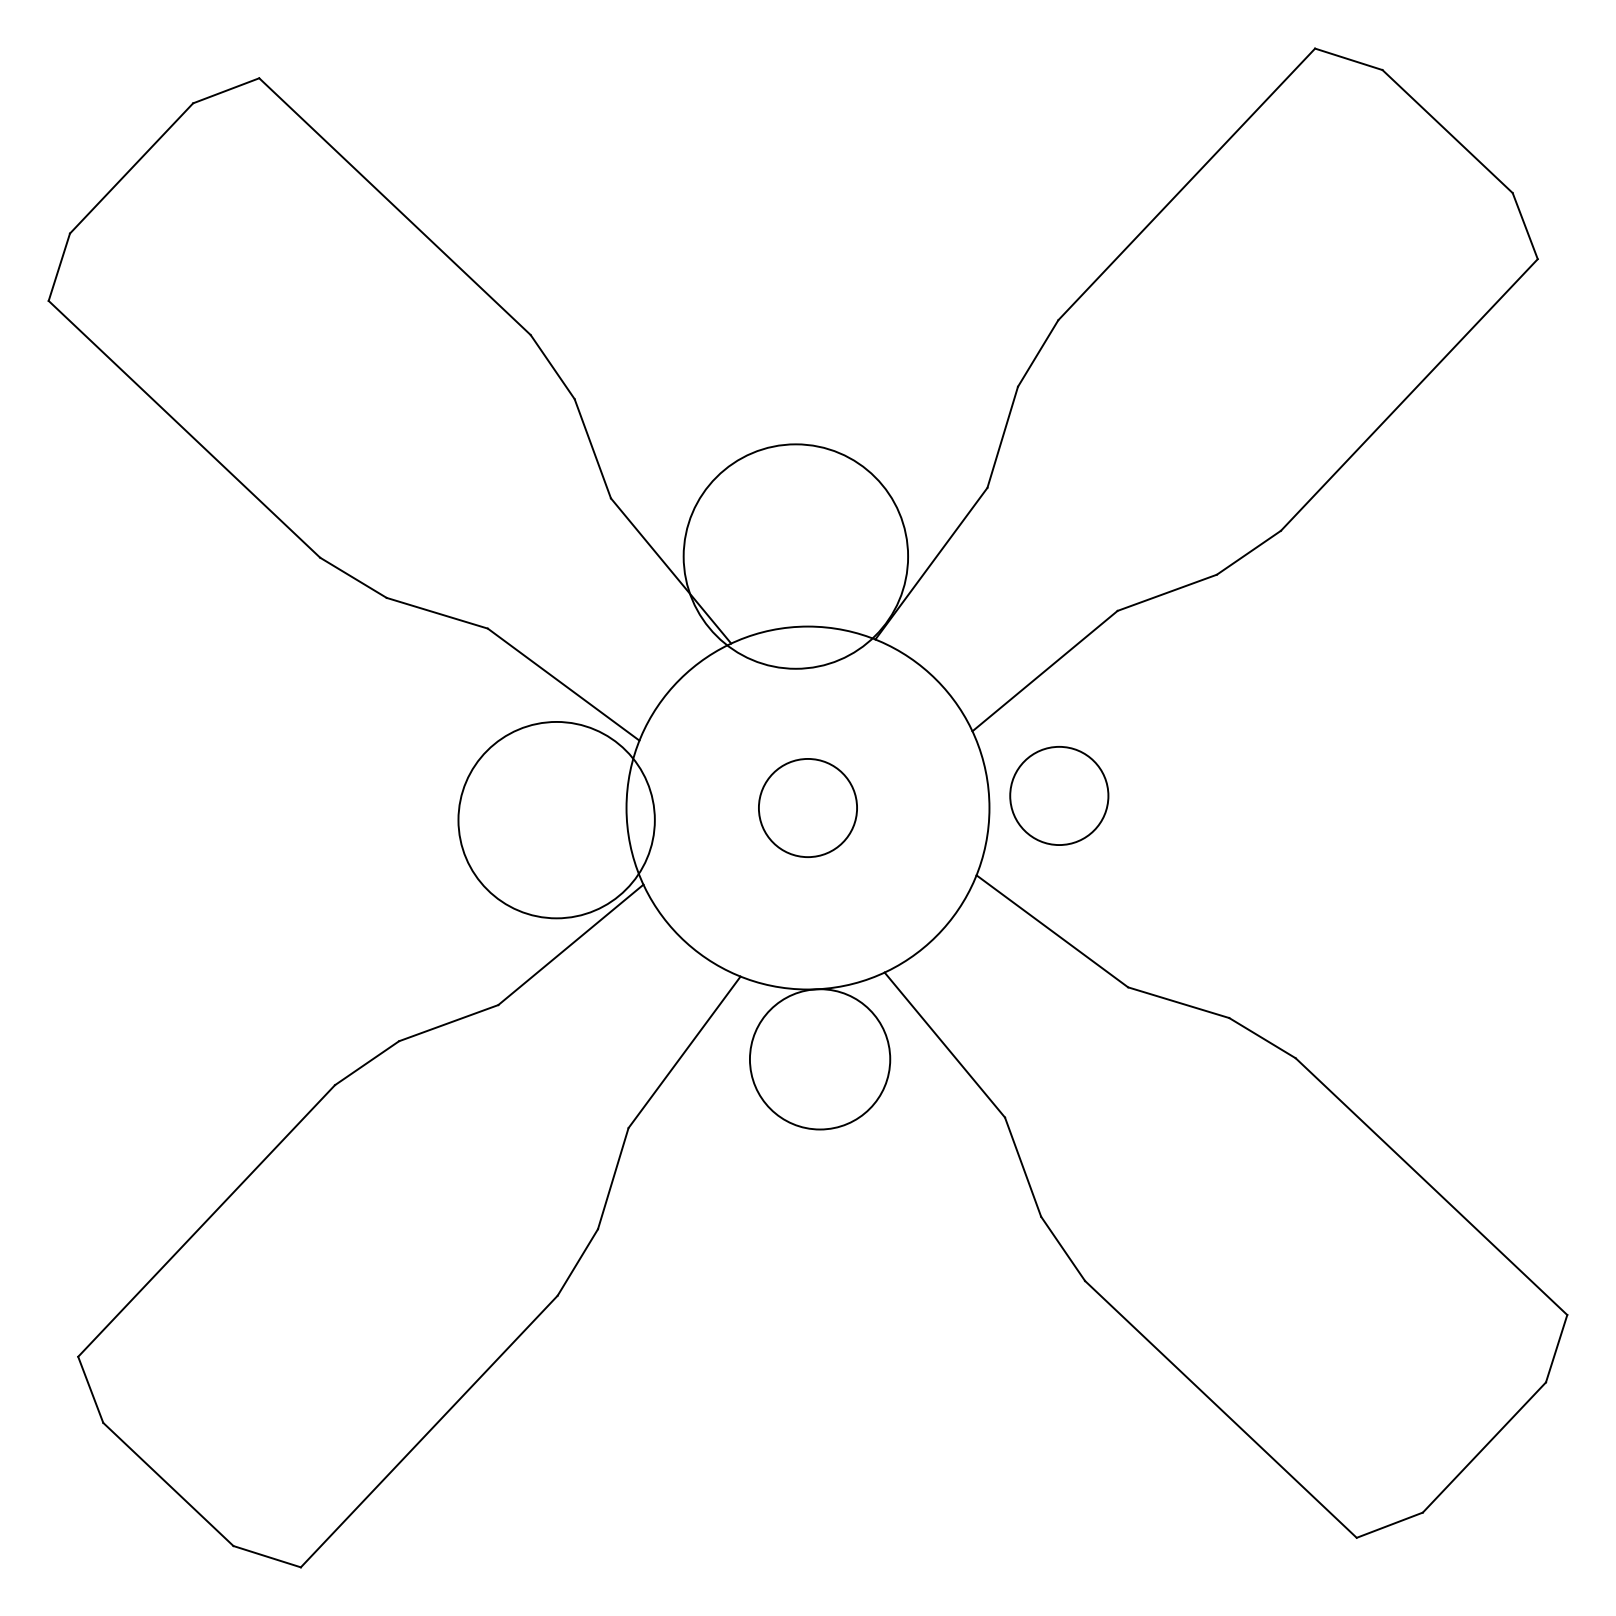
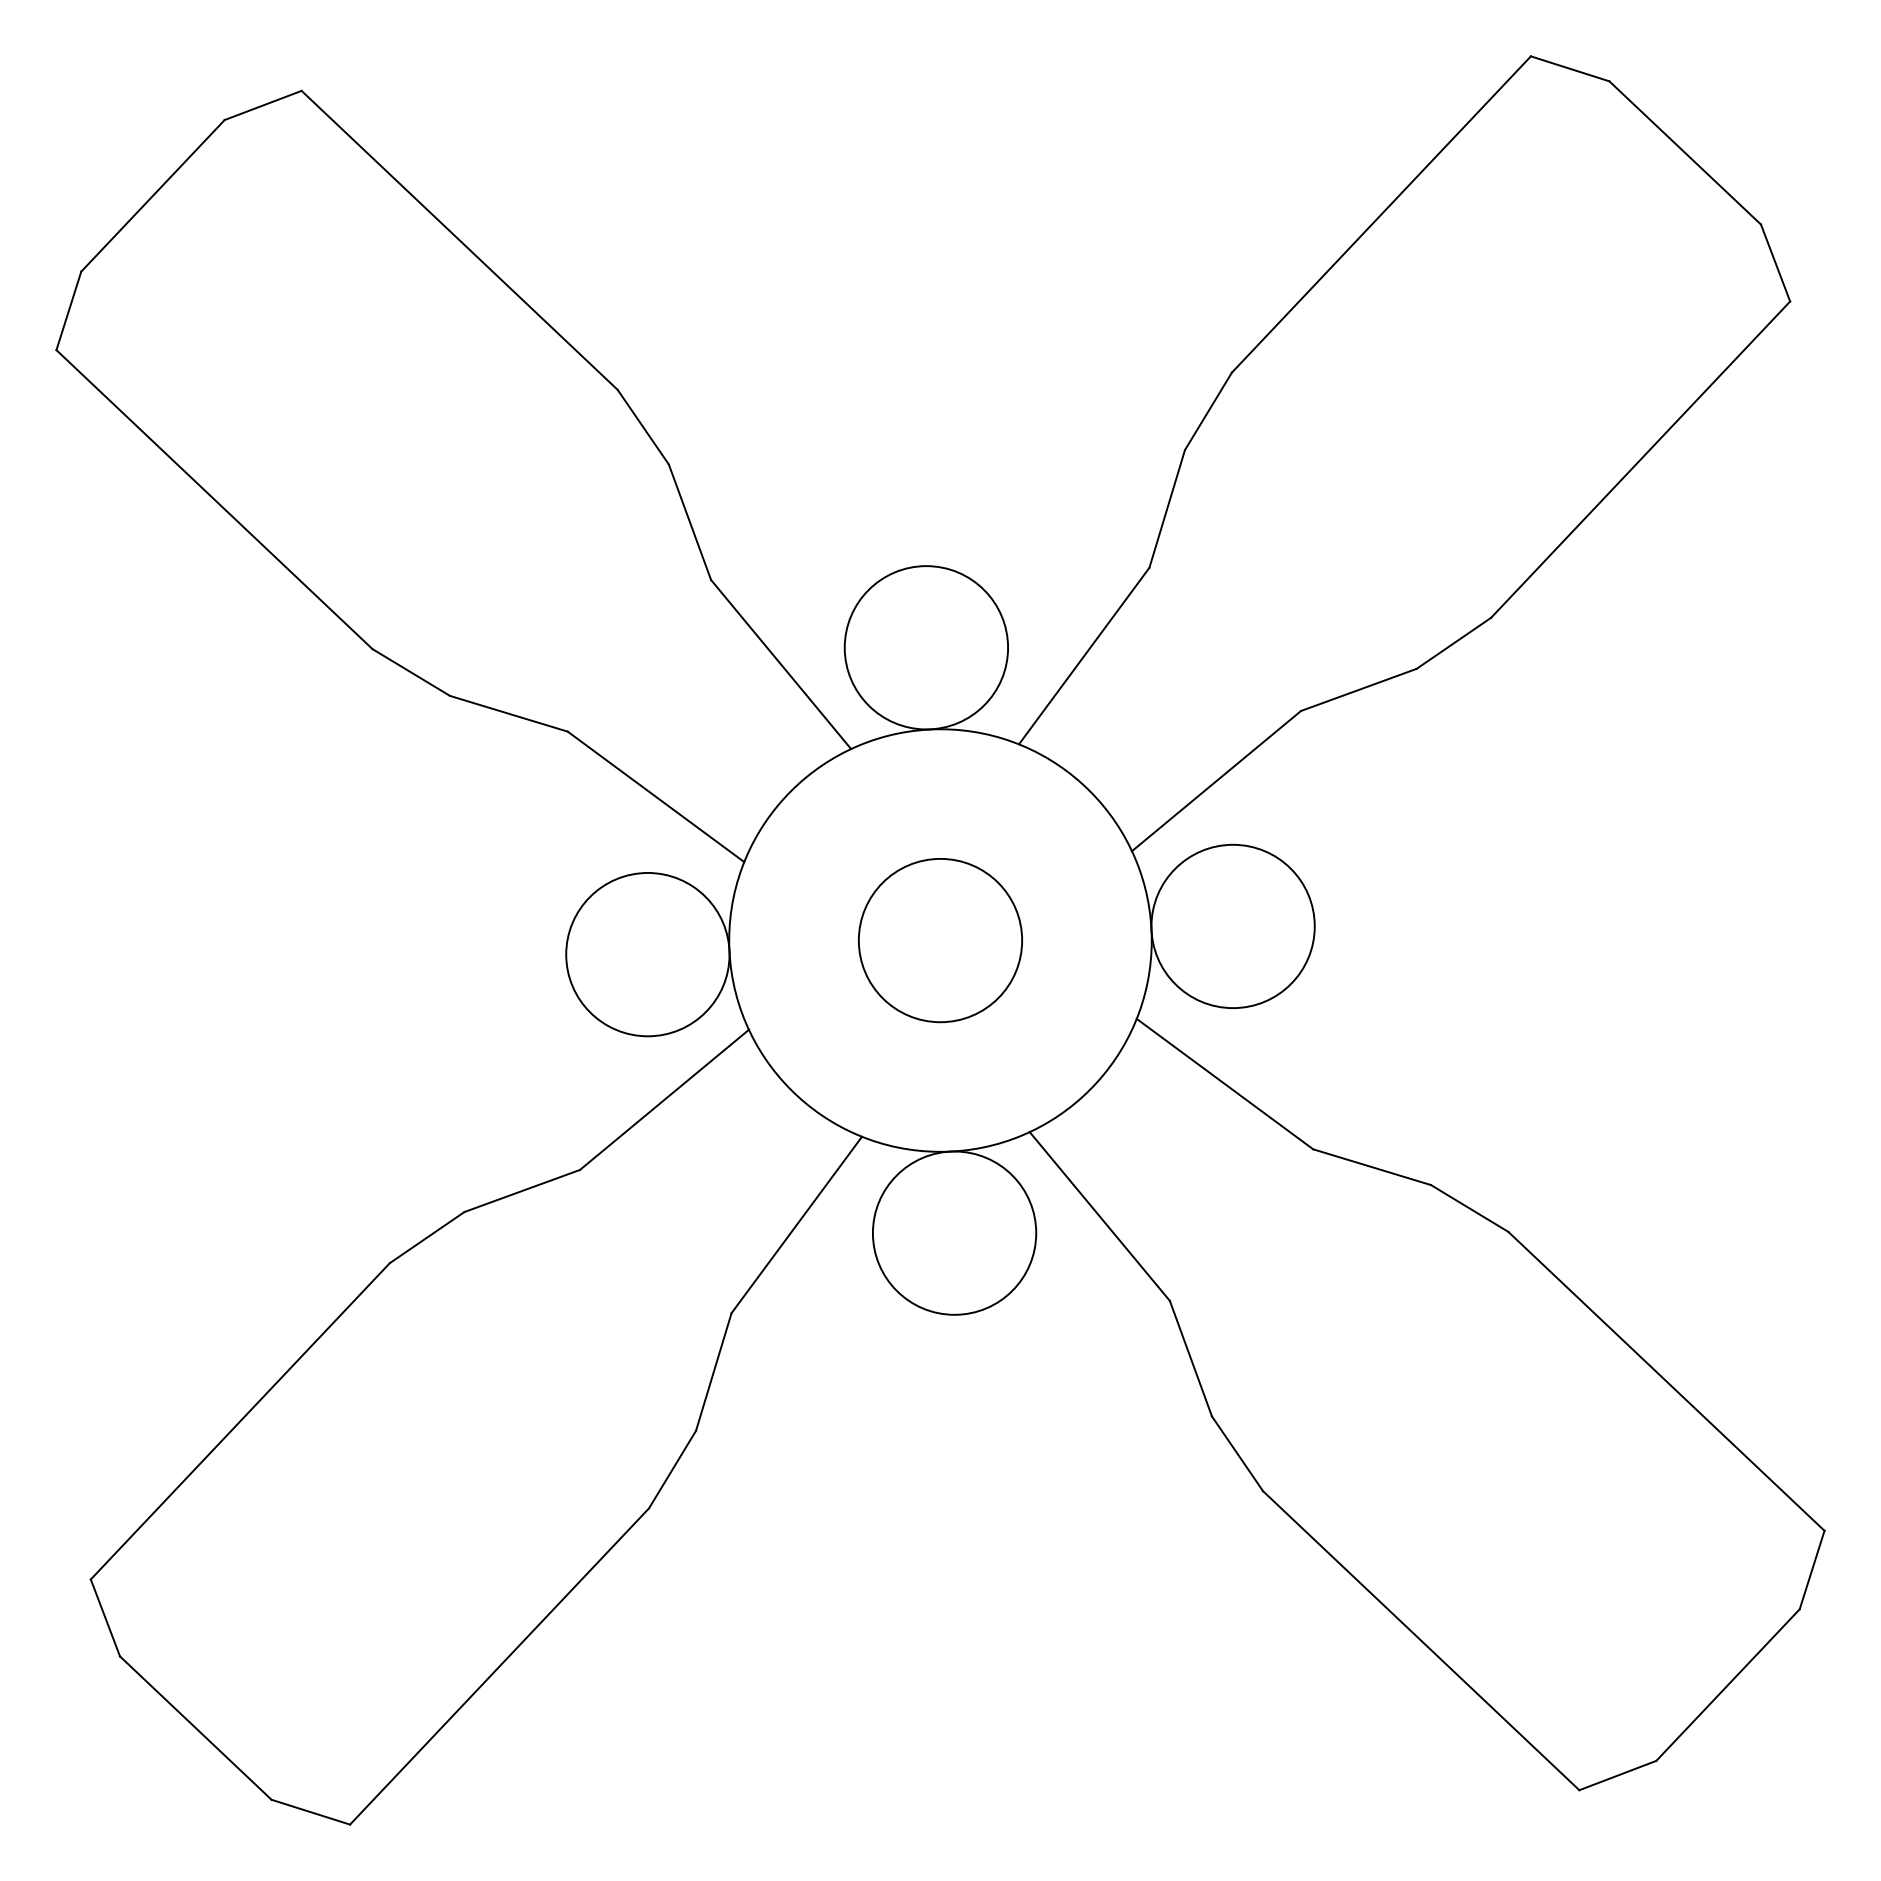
circle: (795, 556) -> (926, 647), size x0.62
circle: (1058, 795) -> (1232, 926), size x1.43
circle: (808, 808) -> (940, 940), size x1.43
circle: (556, 820) -> (647, 954), size x0.71

